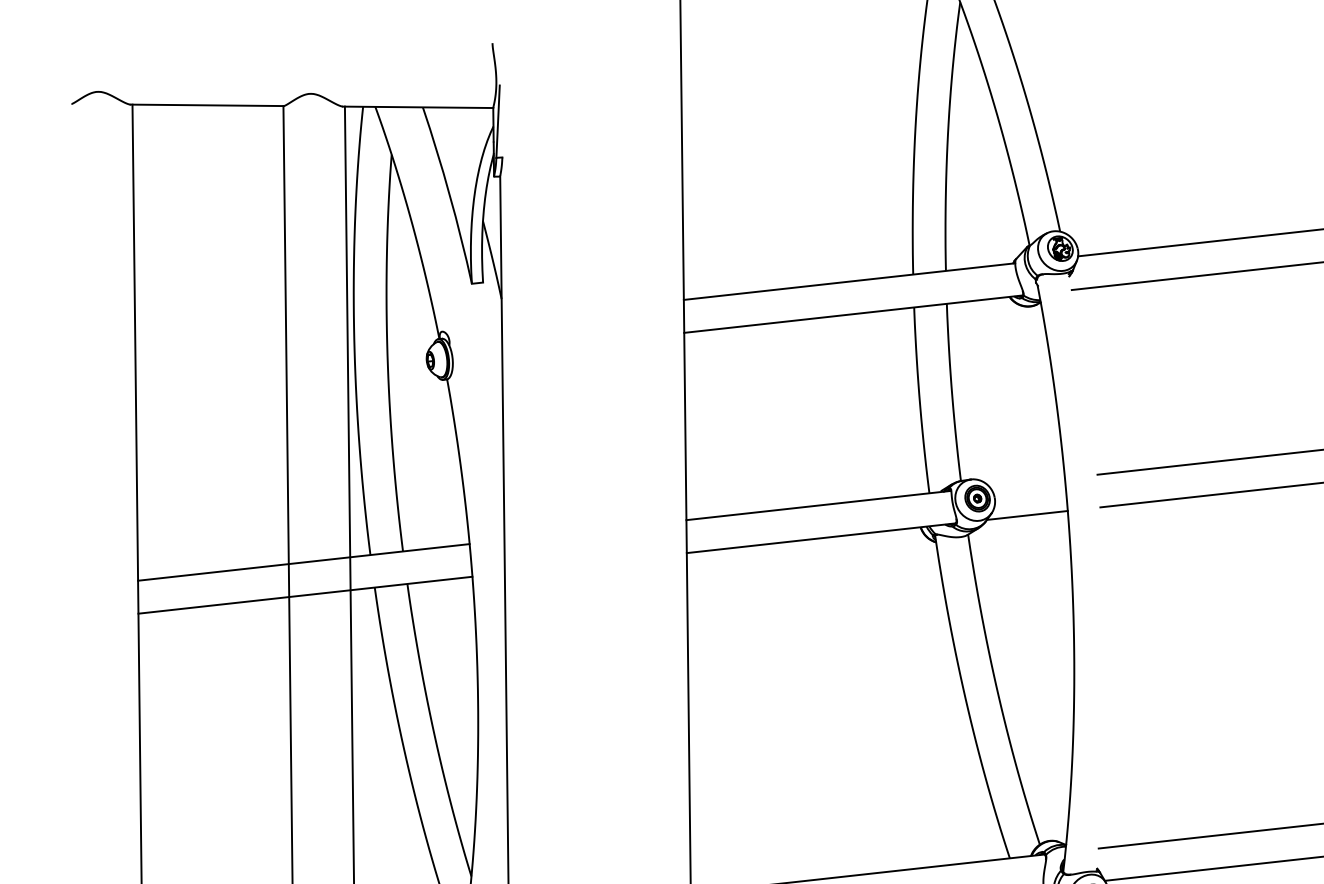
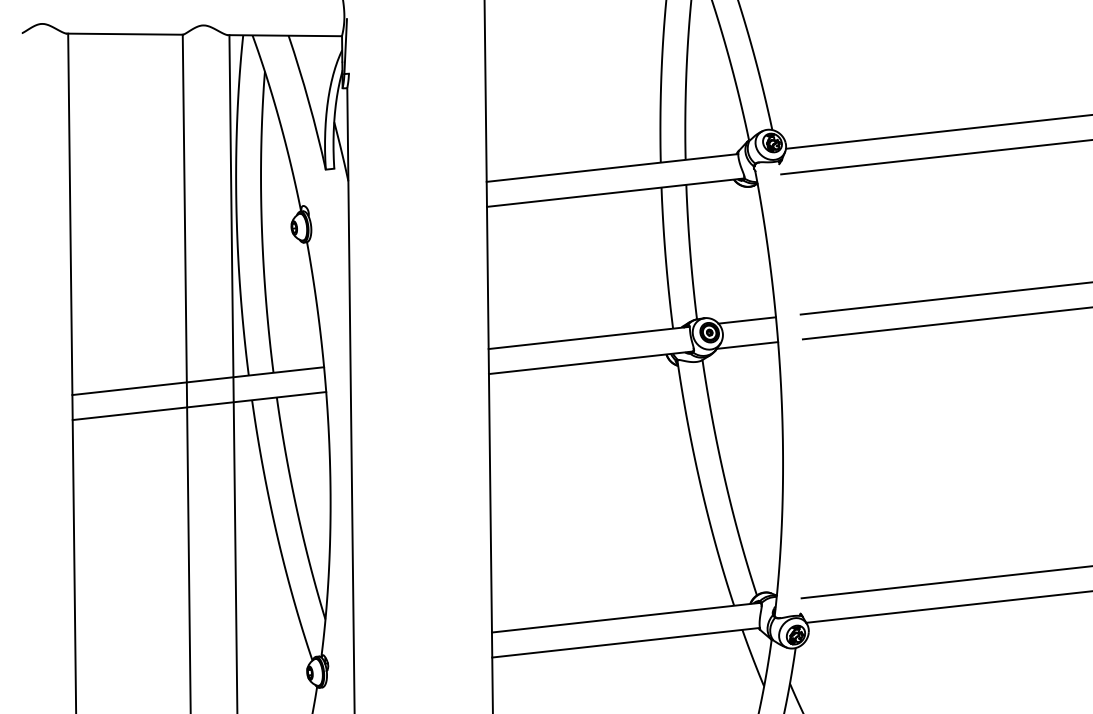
line: (1026, 482) -> (746, 320), added

